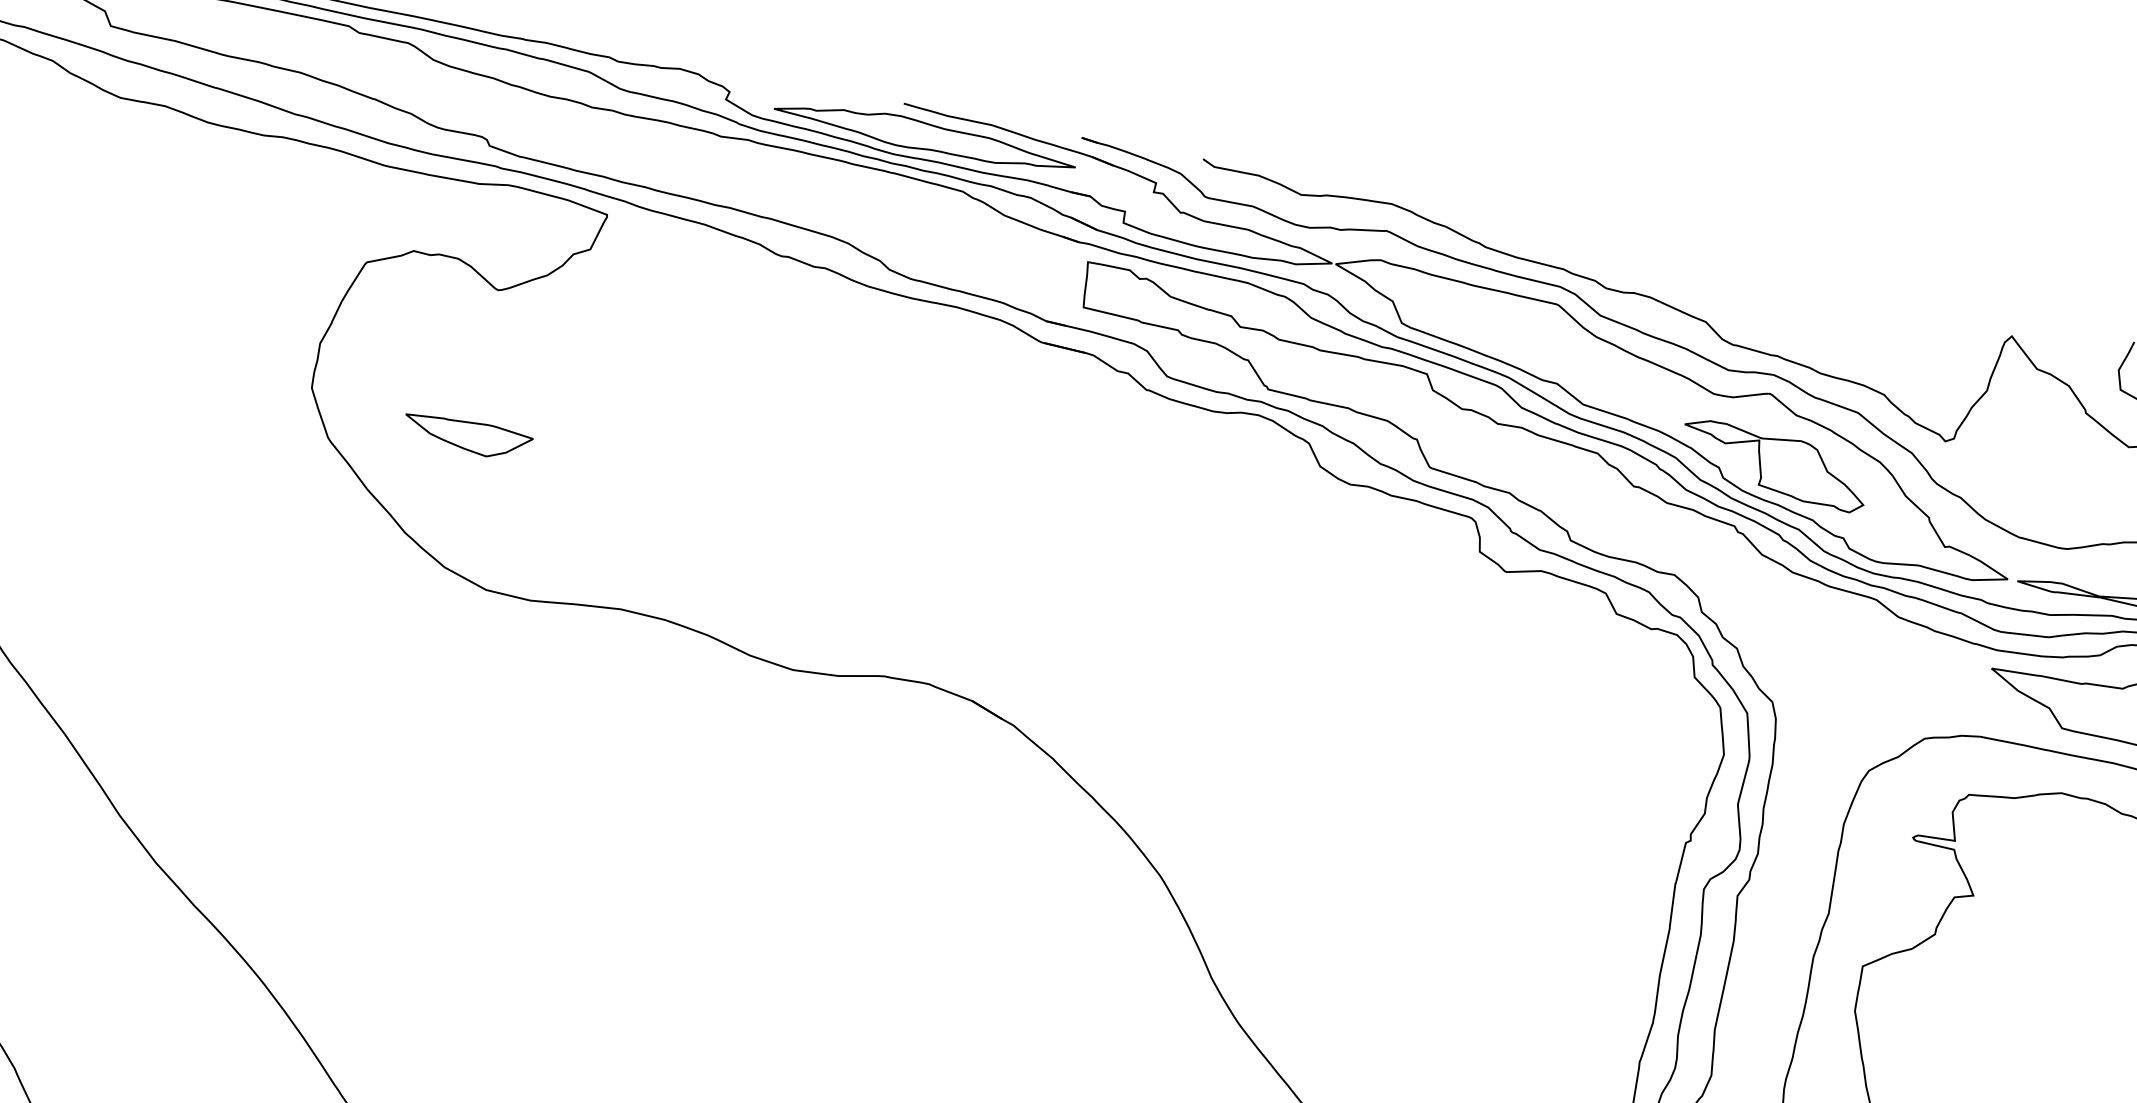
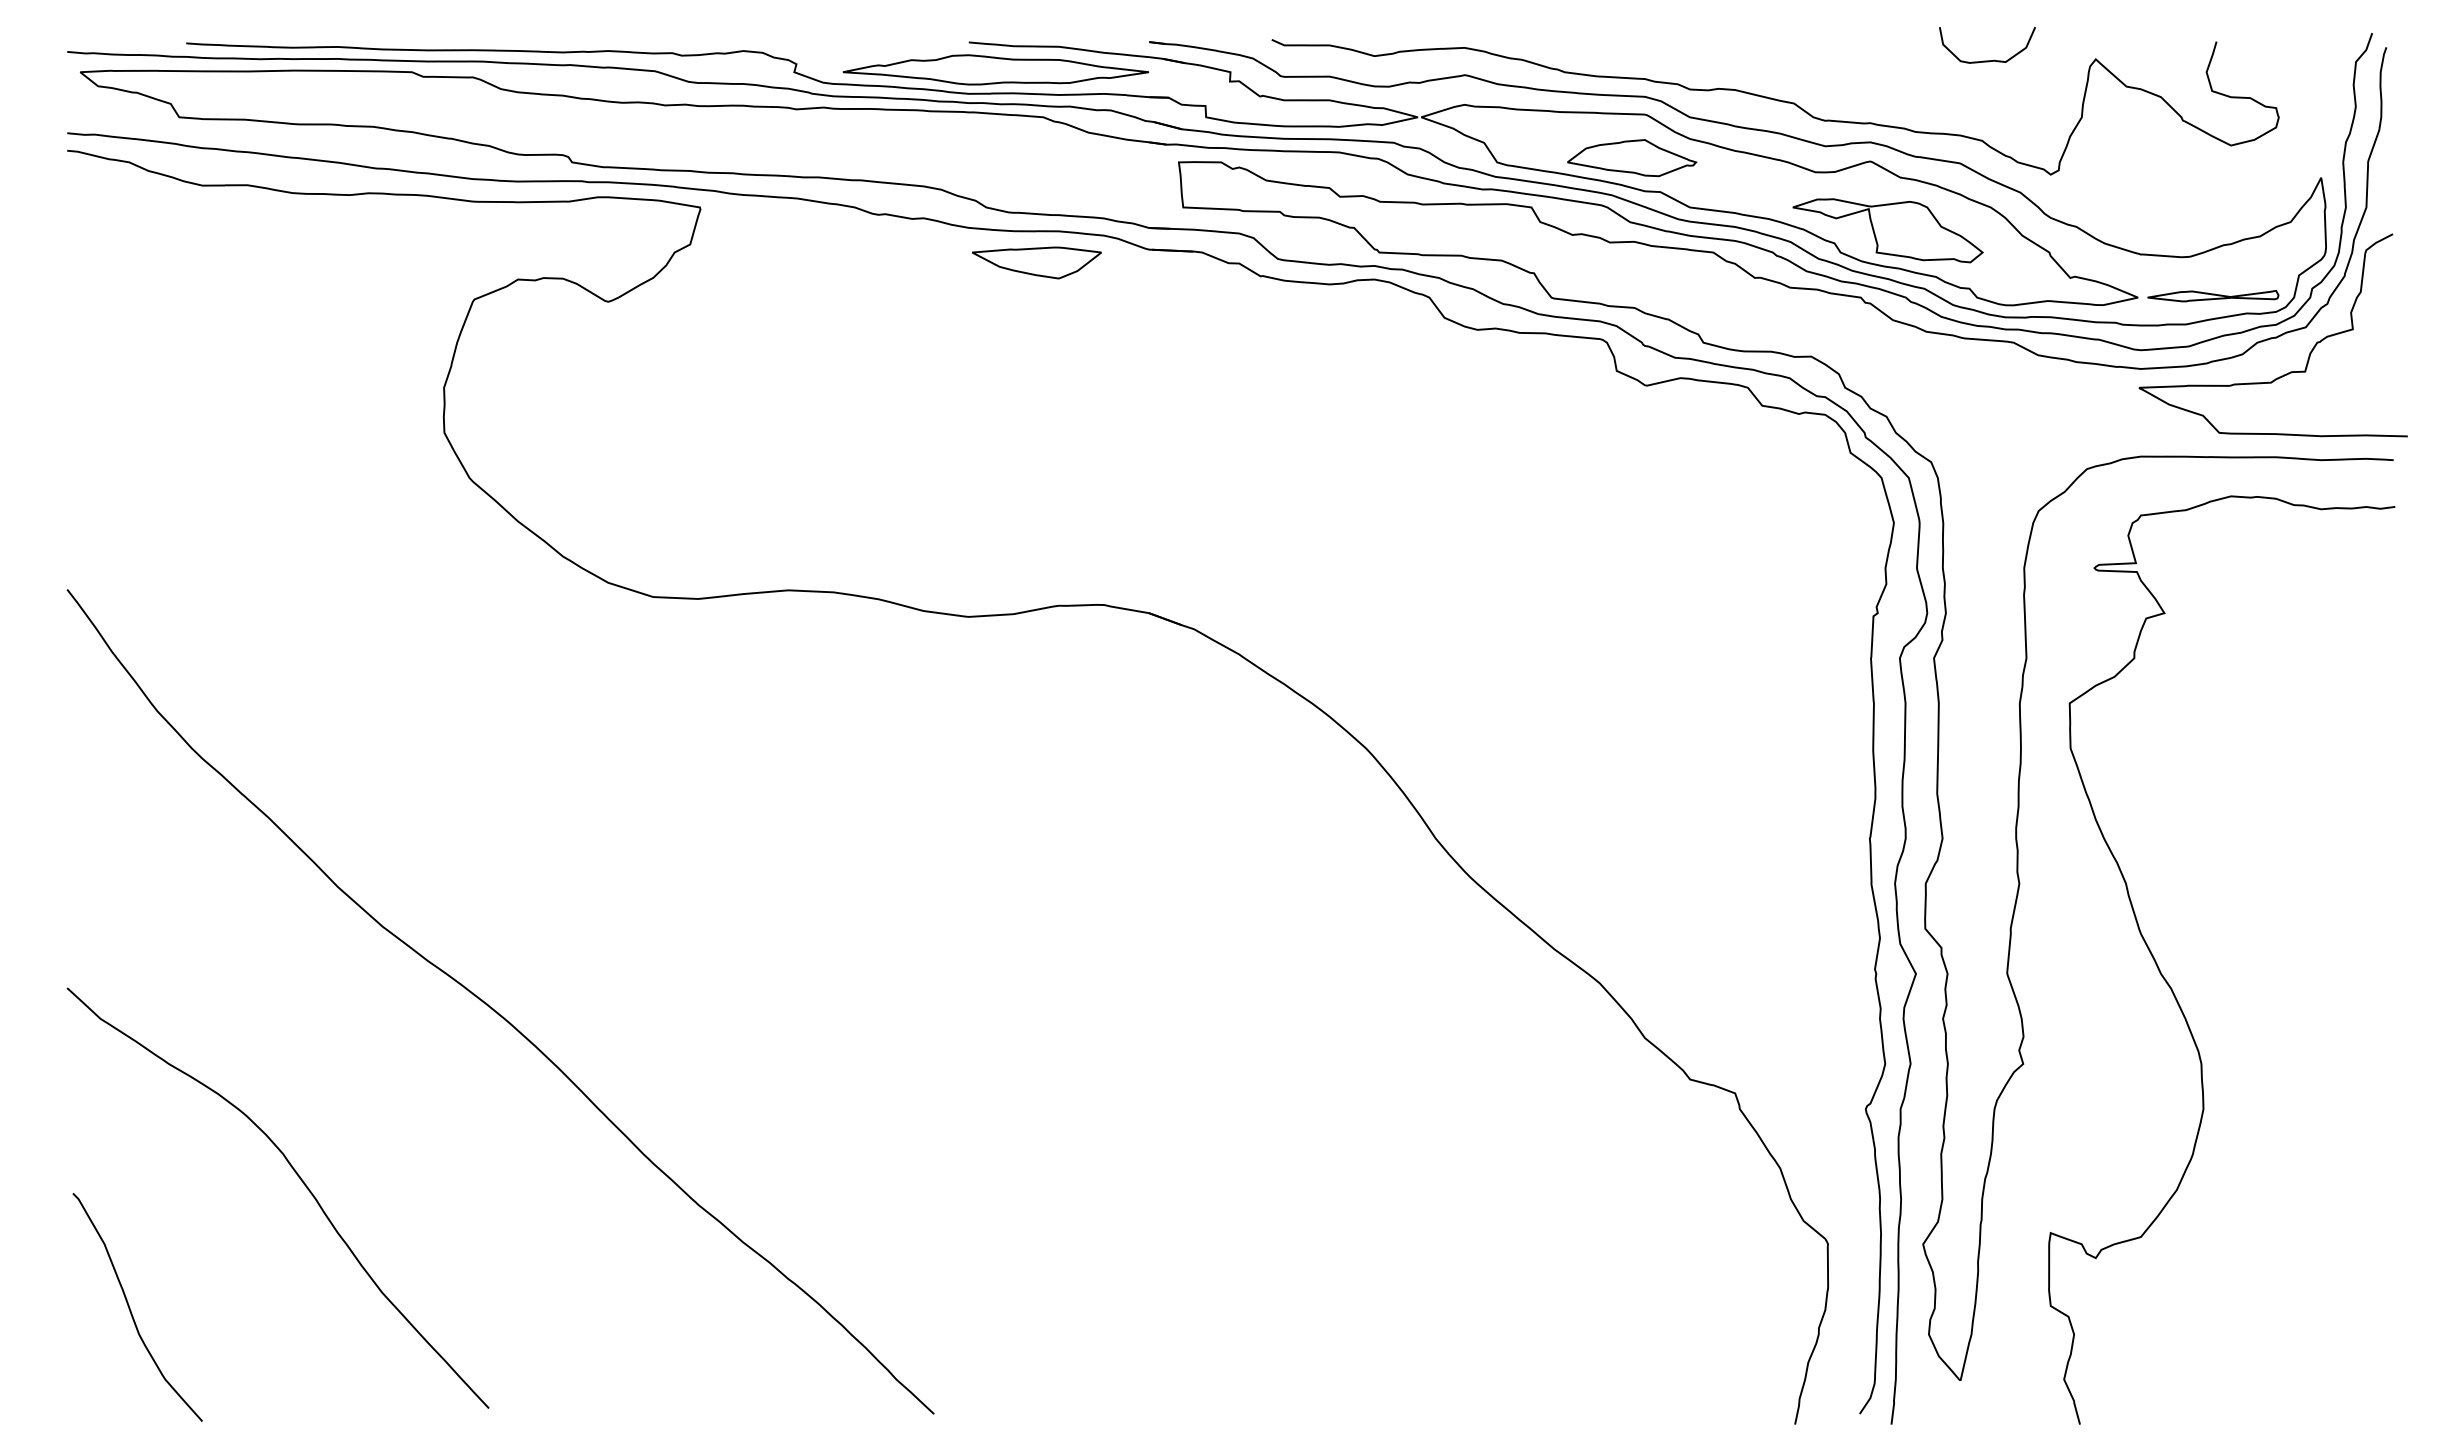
curve: (1904, 316) -> (1987, 60), added
part: (1536, 345) -> (1632, 158), added
part: (467, 436) -> (1036, 262), moved

